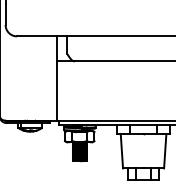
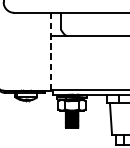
line: (56, 79) -> (50, 52), solid -> dashed

